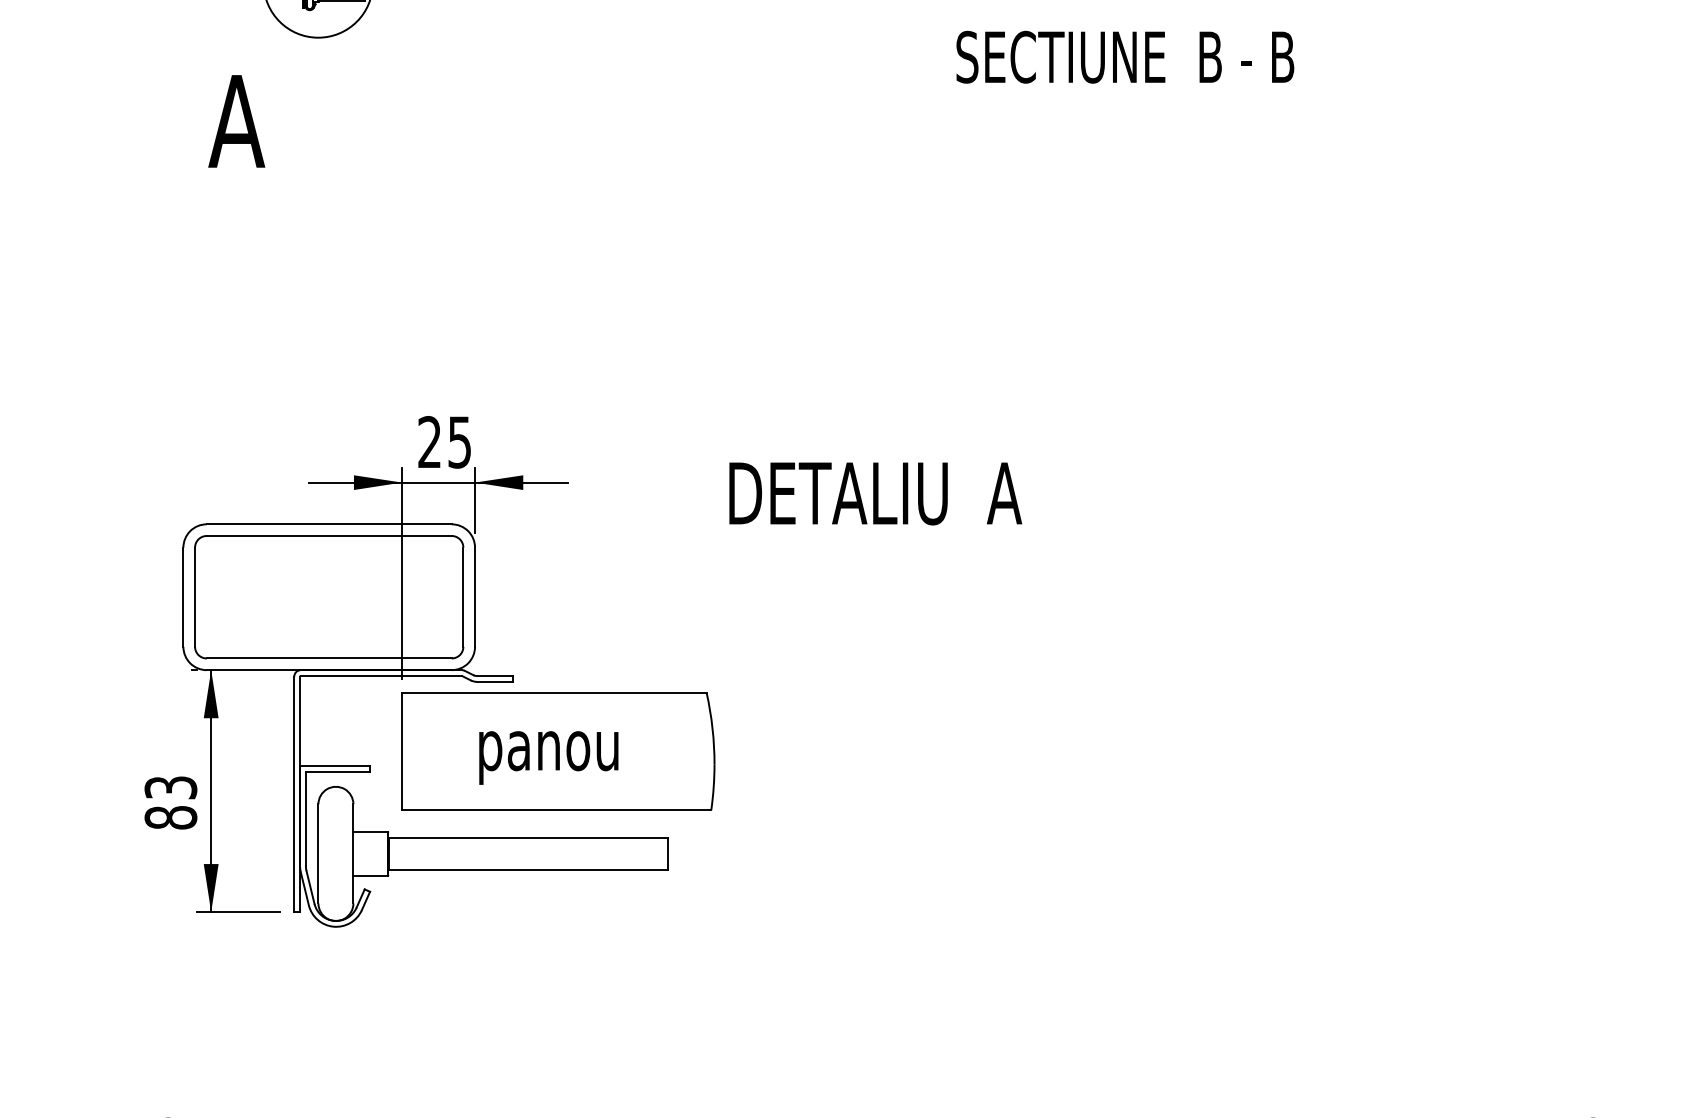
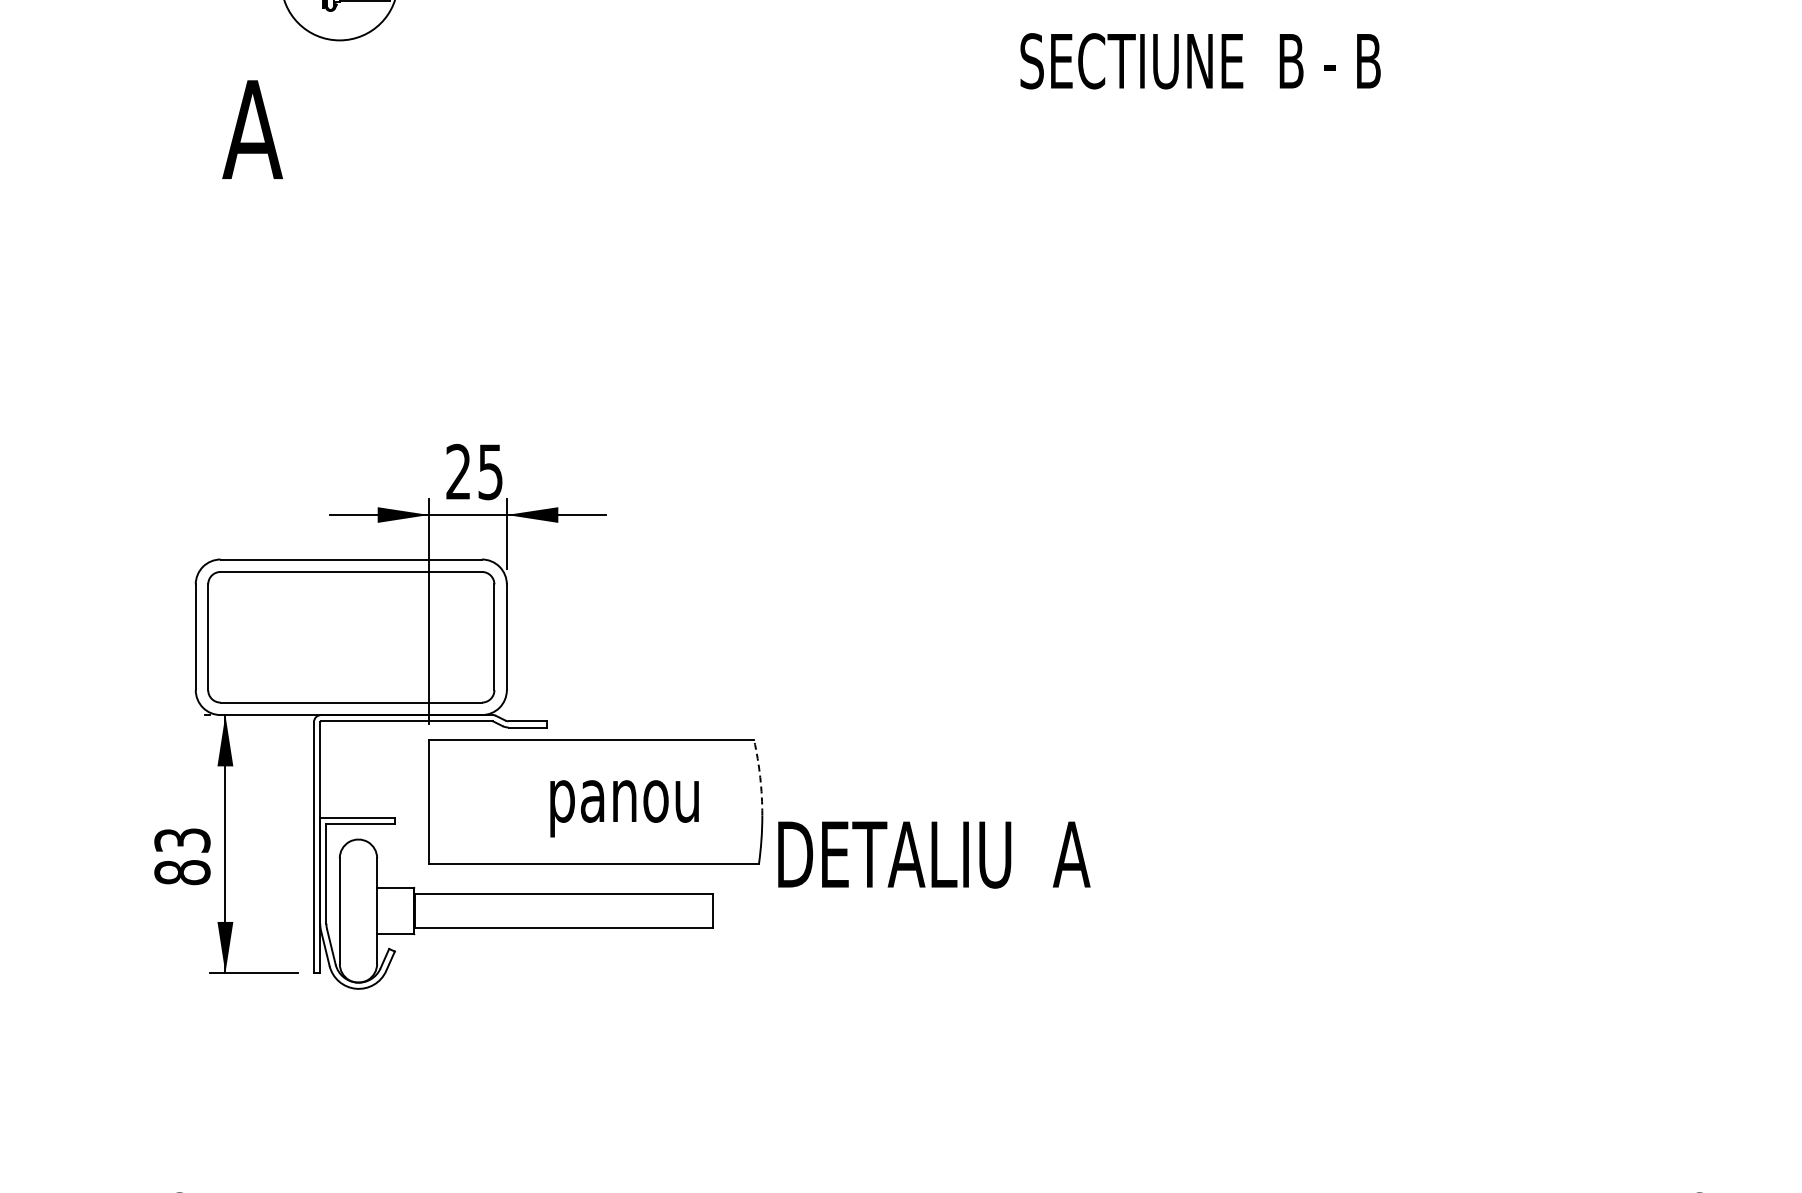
text: (875, 493) -> (934, 854), moved
arc: (712, 728) -> (760, 777), solid -> dashed
text: (548, 757) -> (624, 808), moved

